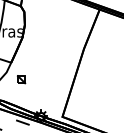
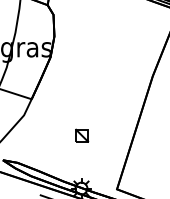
part: (21, 79) -> (82, 135), moved

